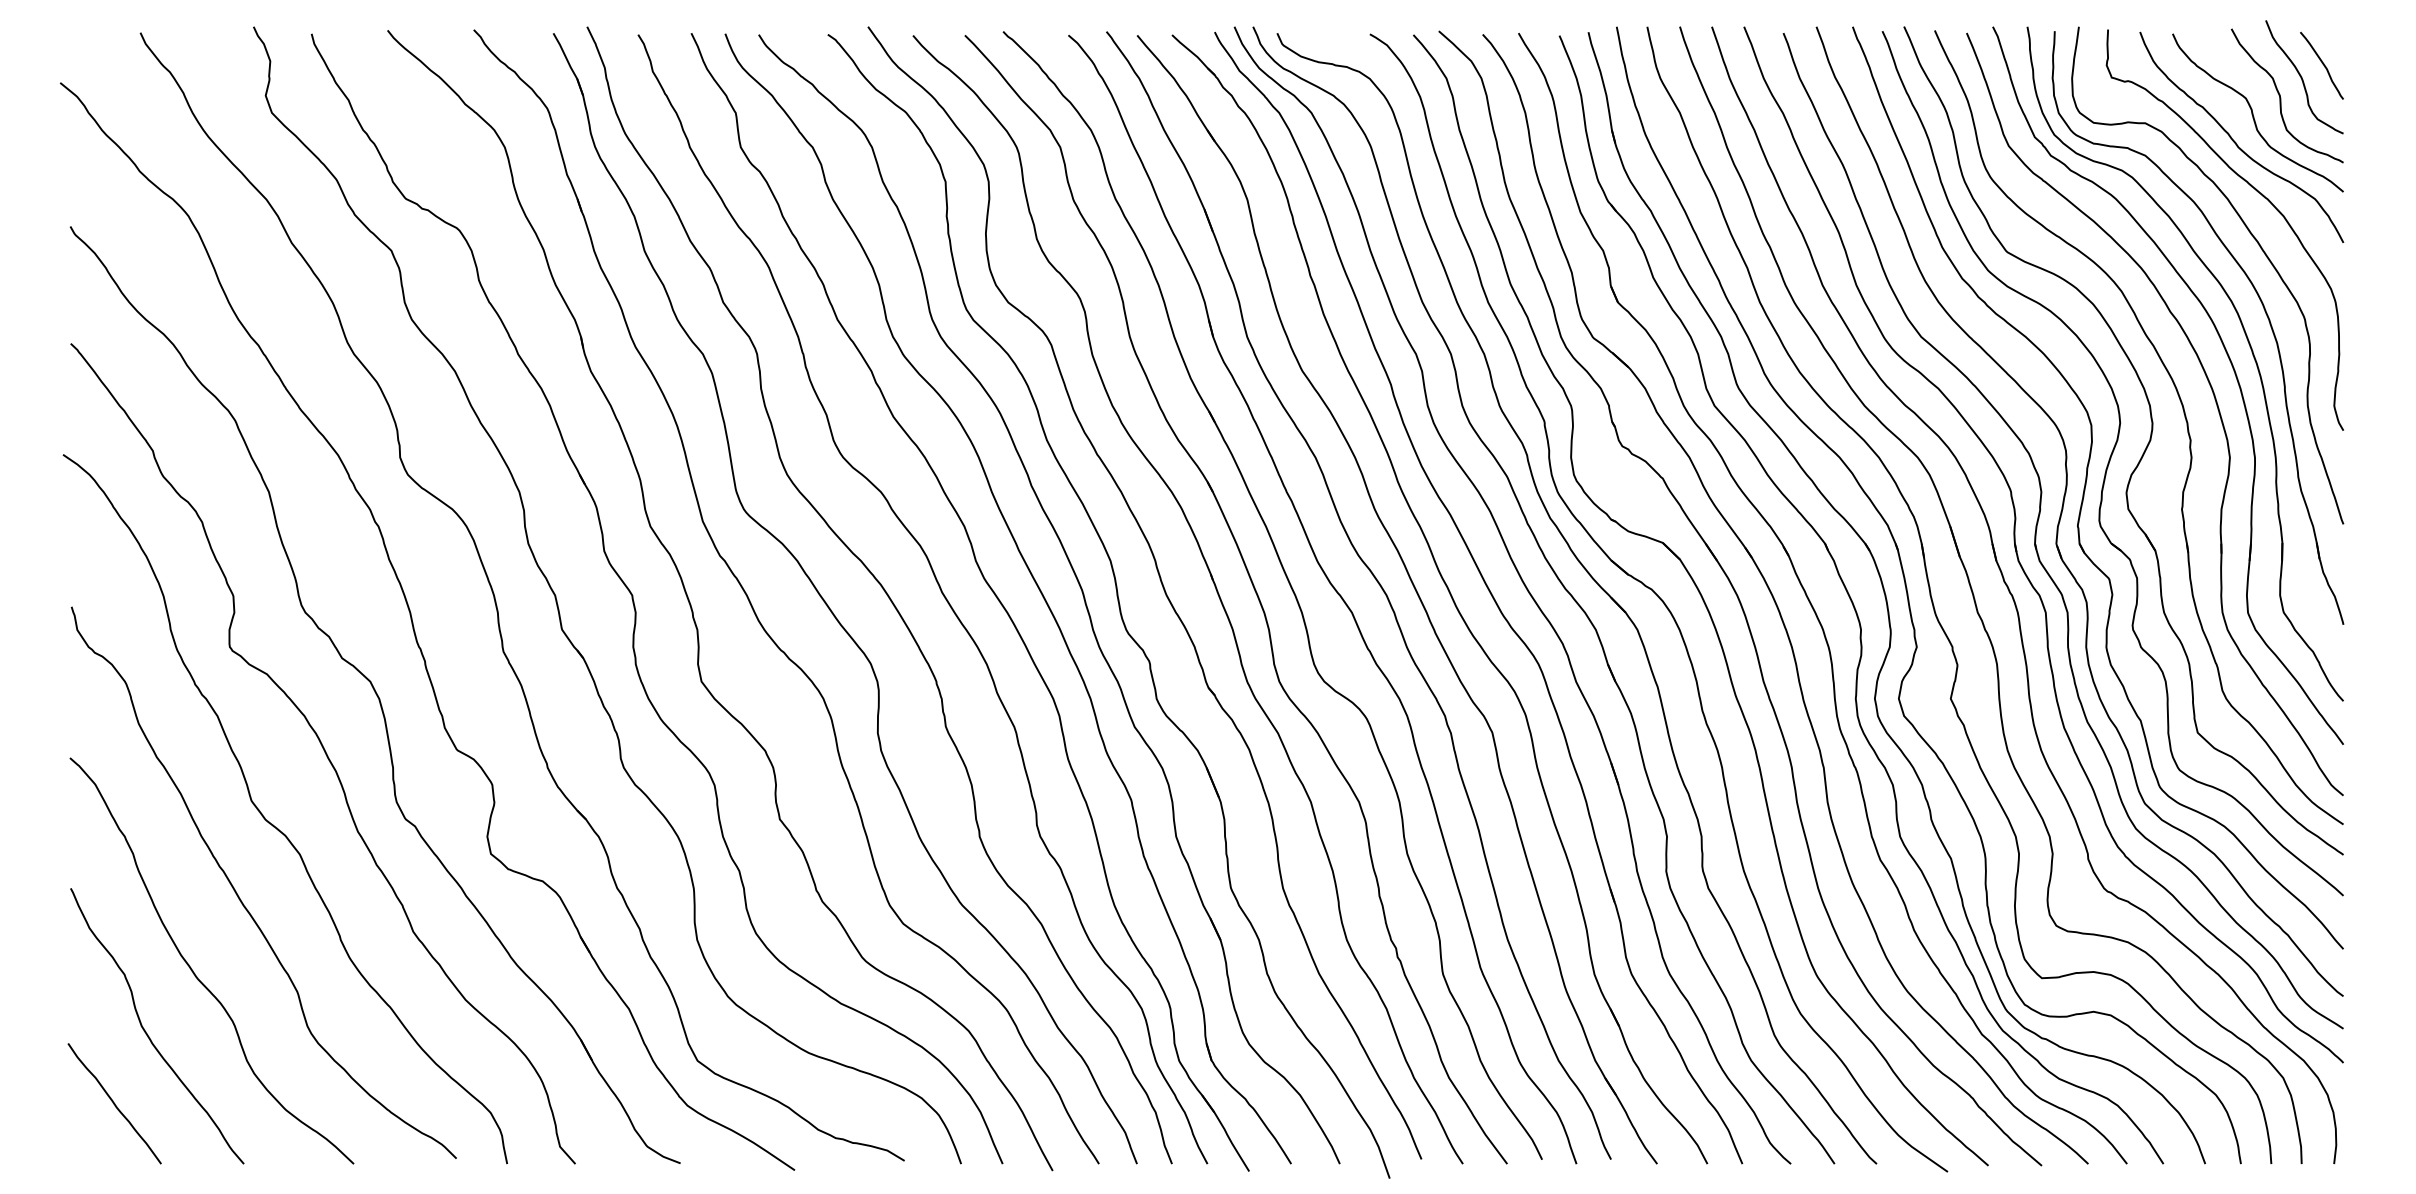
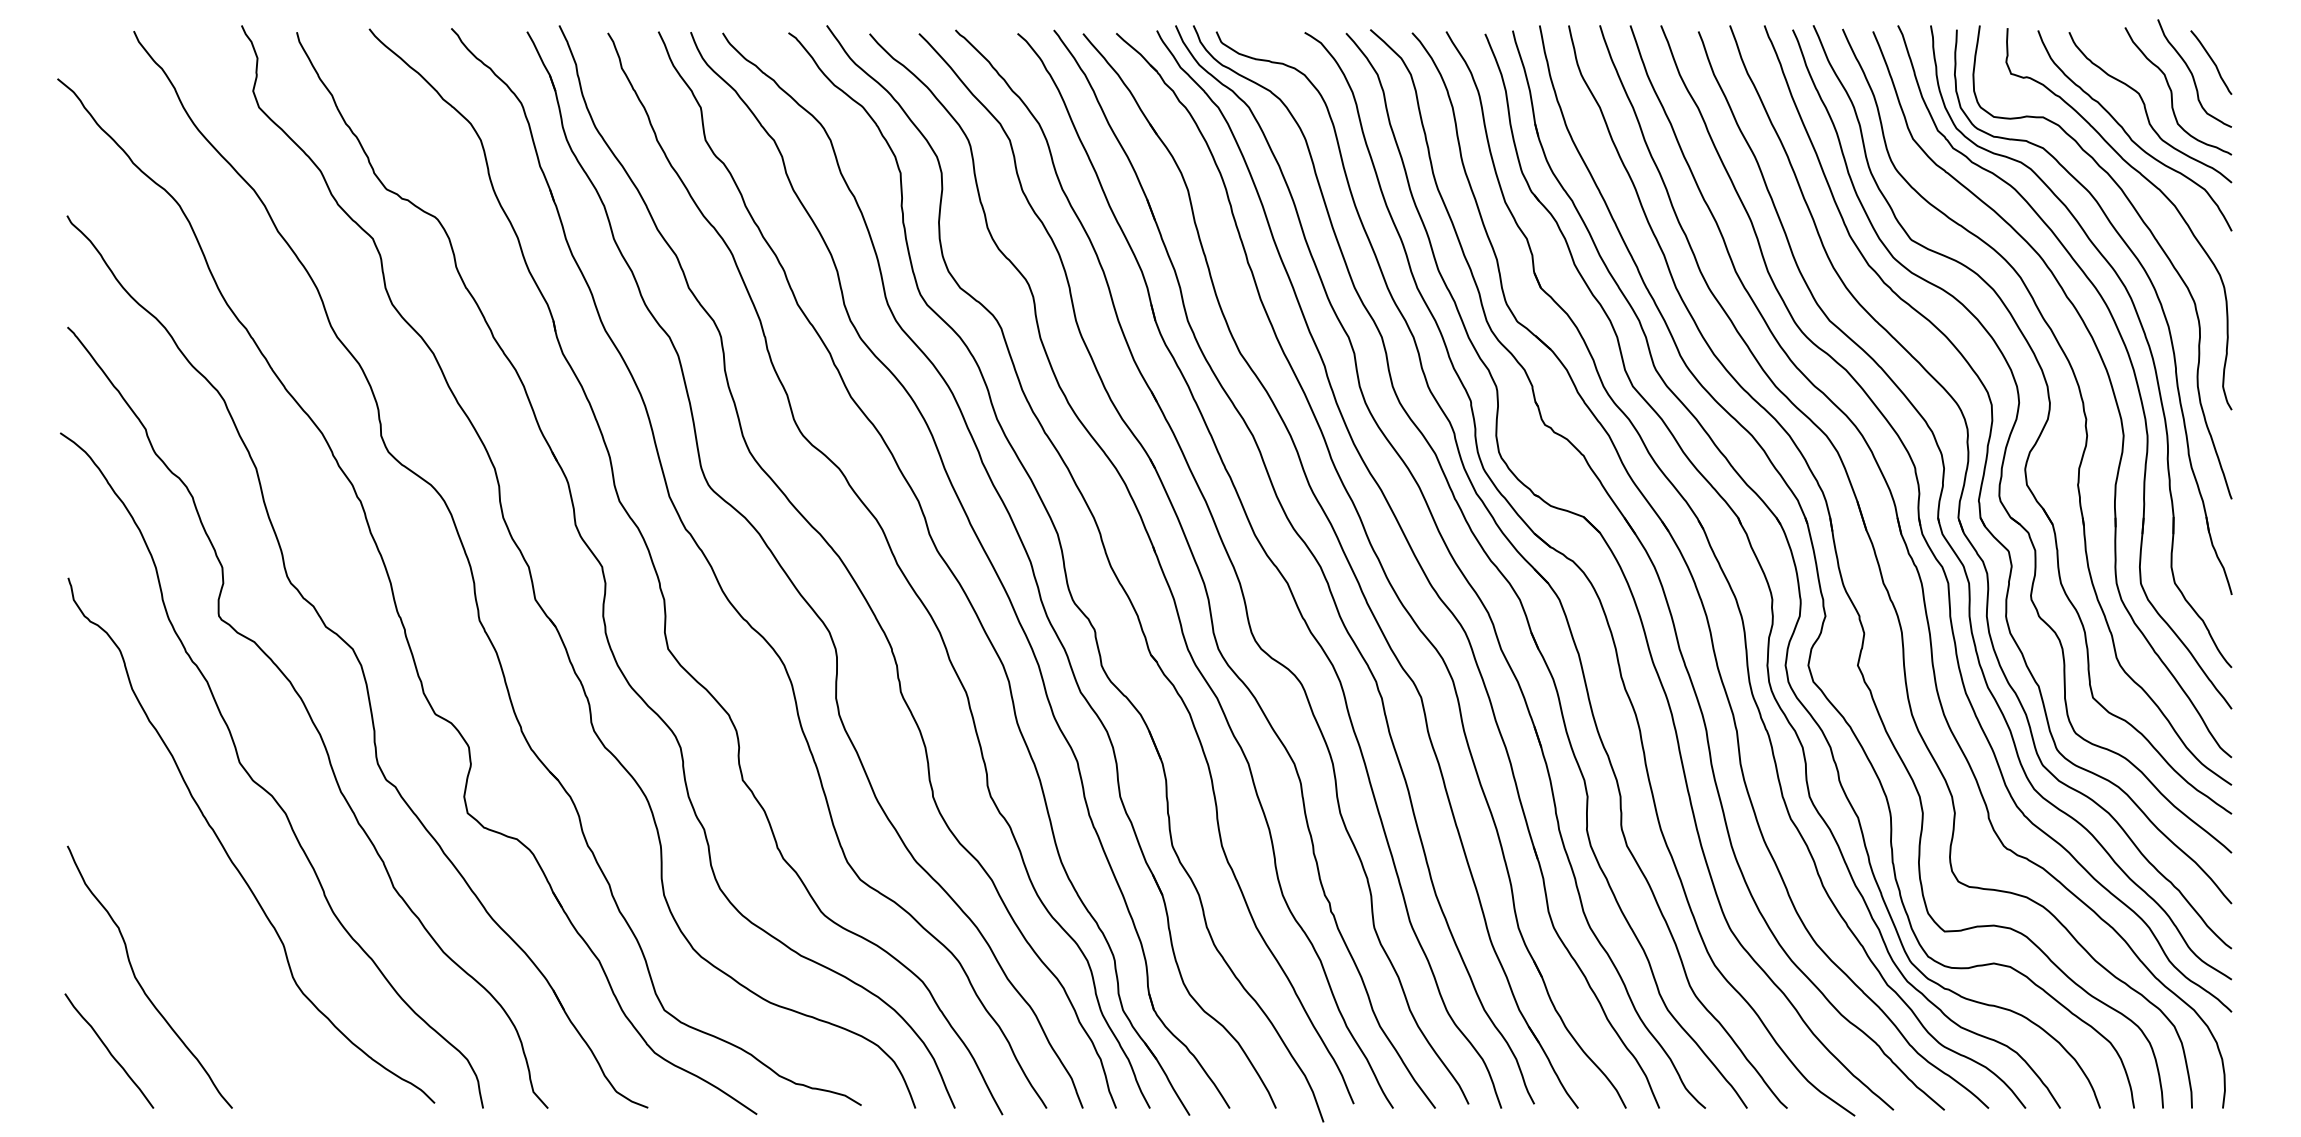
curve: (193, 970) -> (184, 924), removed

